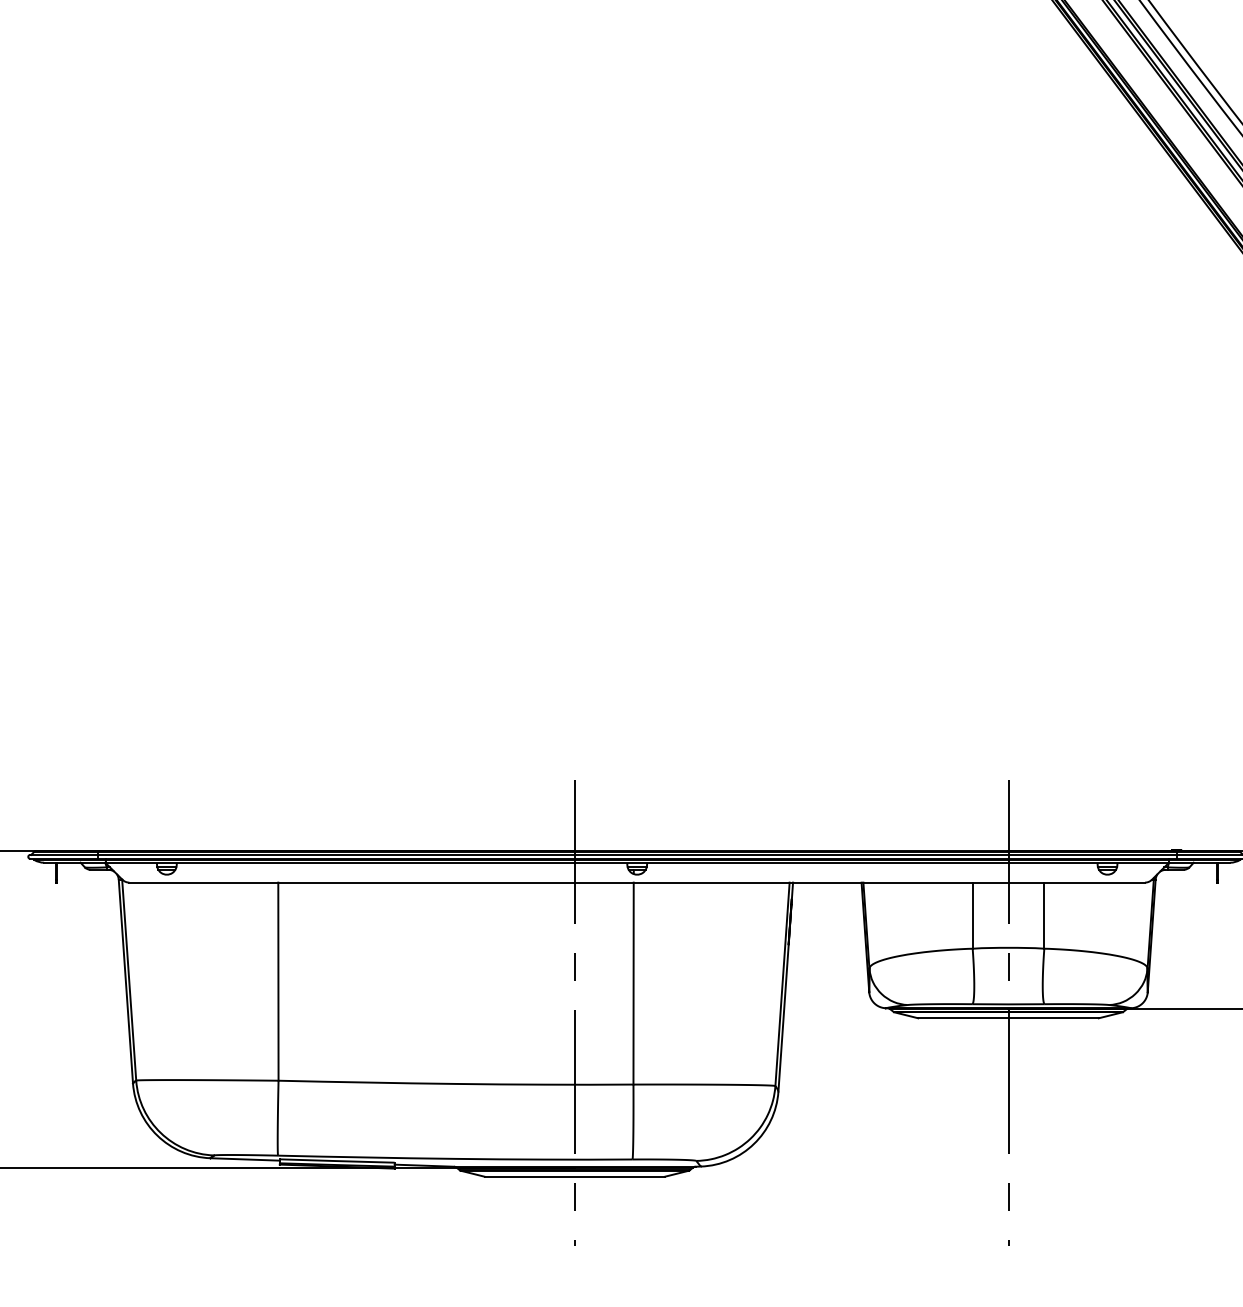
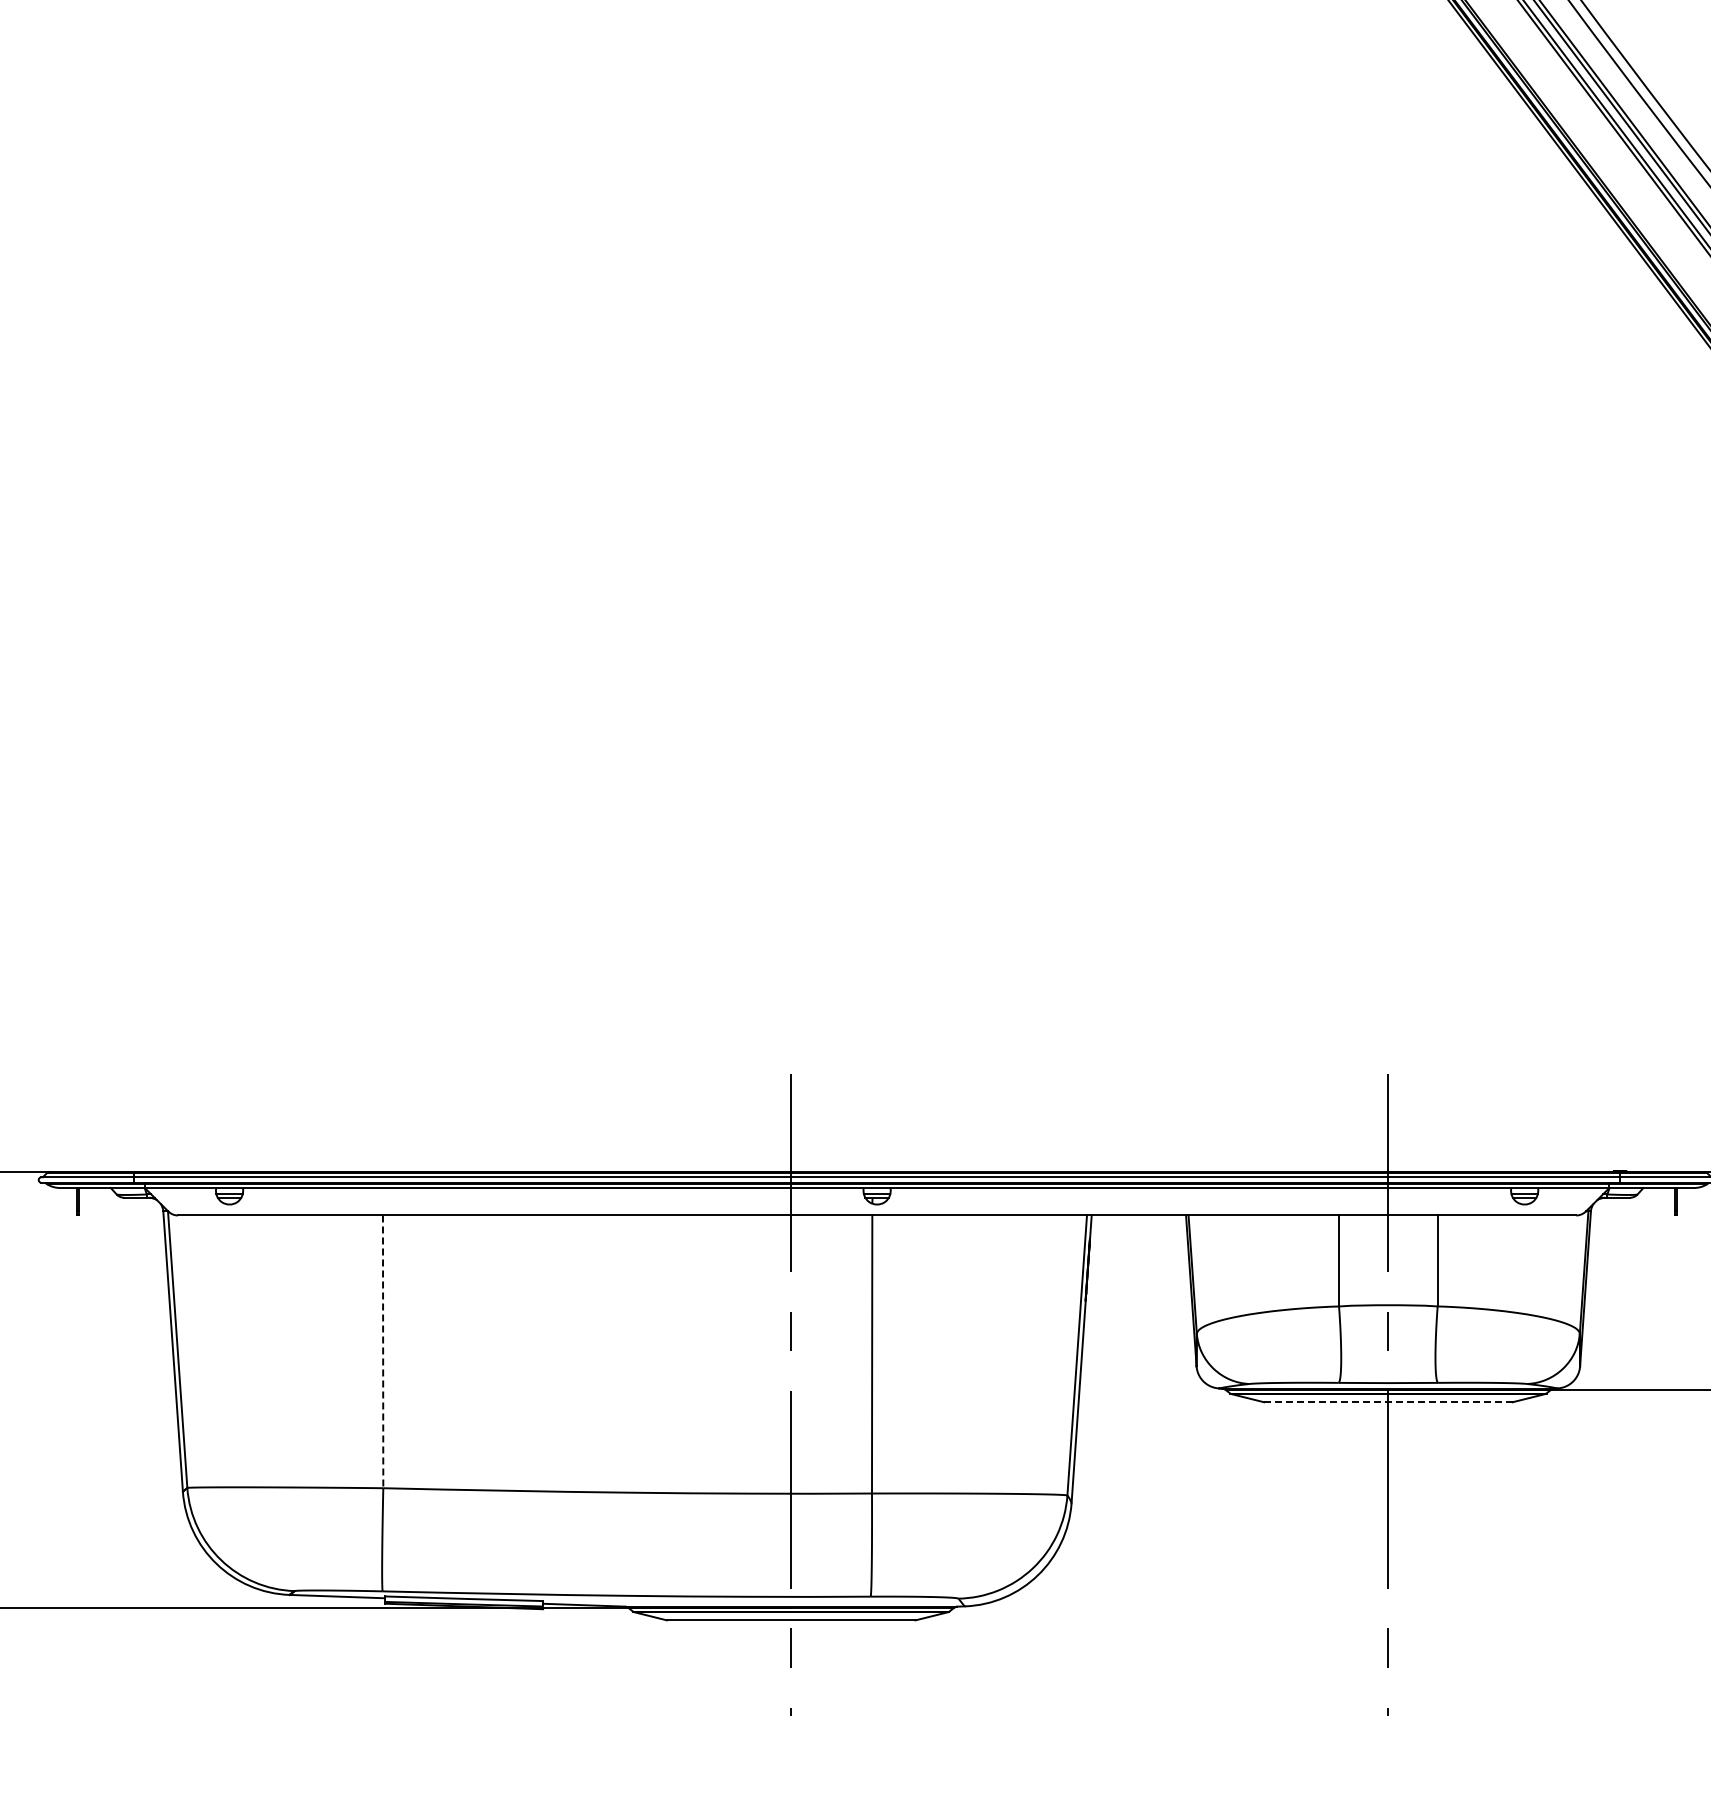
line: (278, 982) -> (383, 1352), solid -> dashed
line: (1008, 1018) -> (1388, 1402), solid -> dashed

